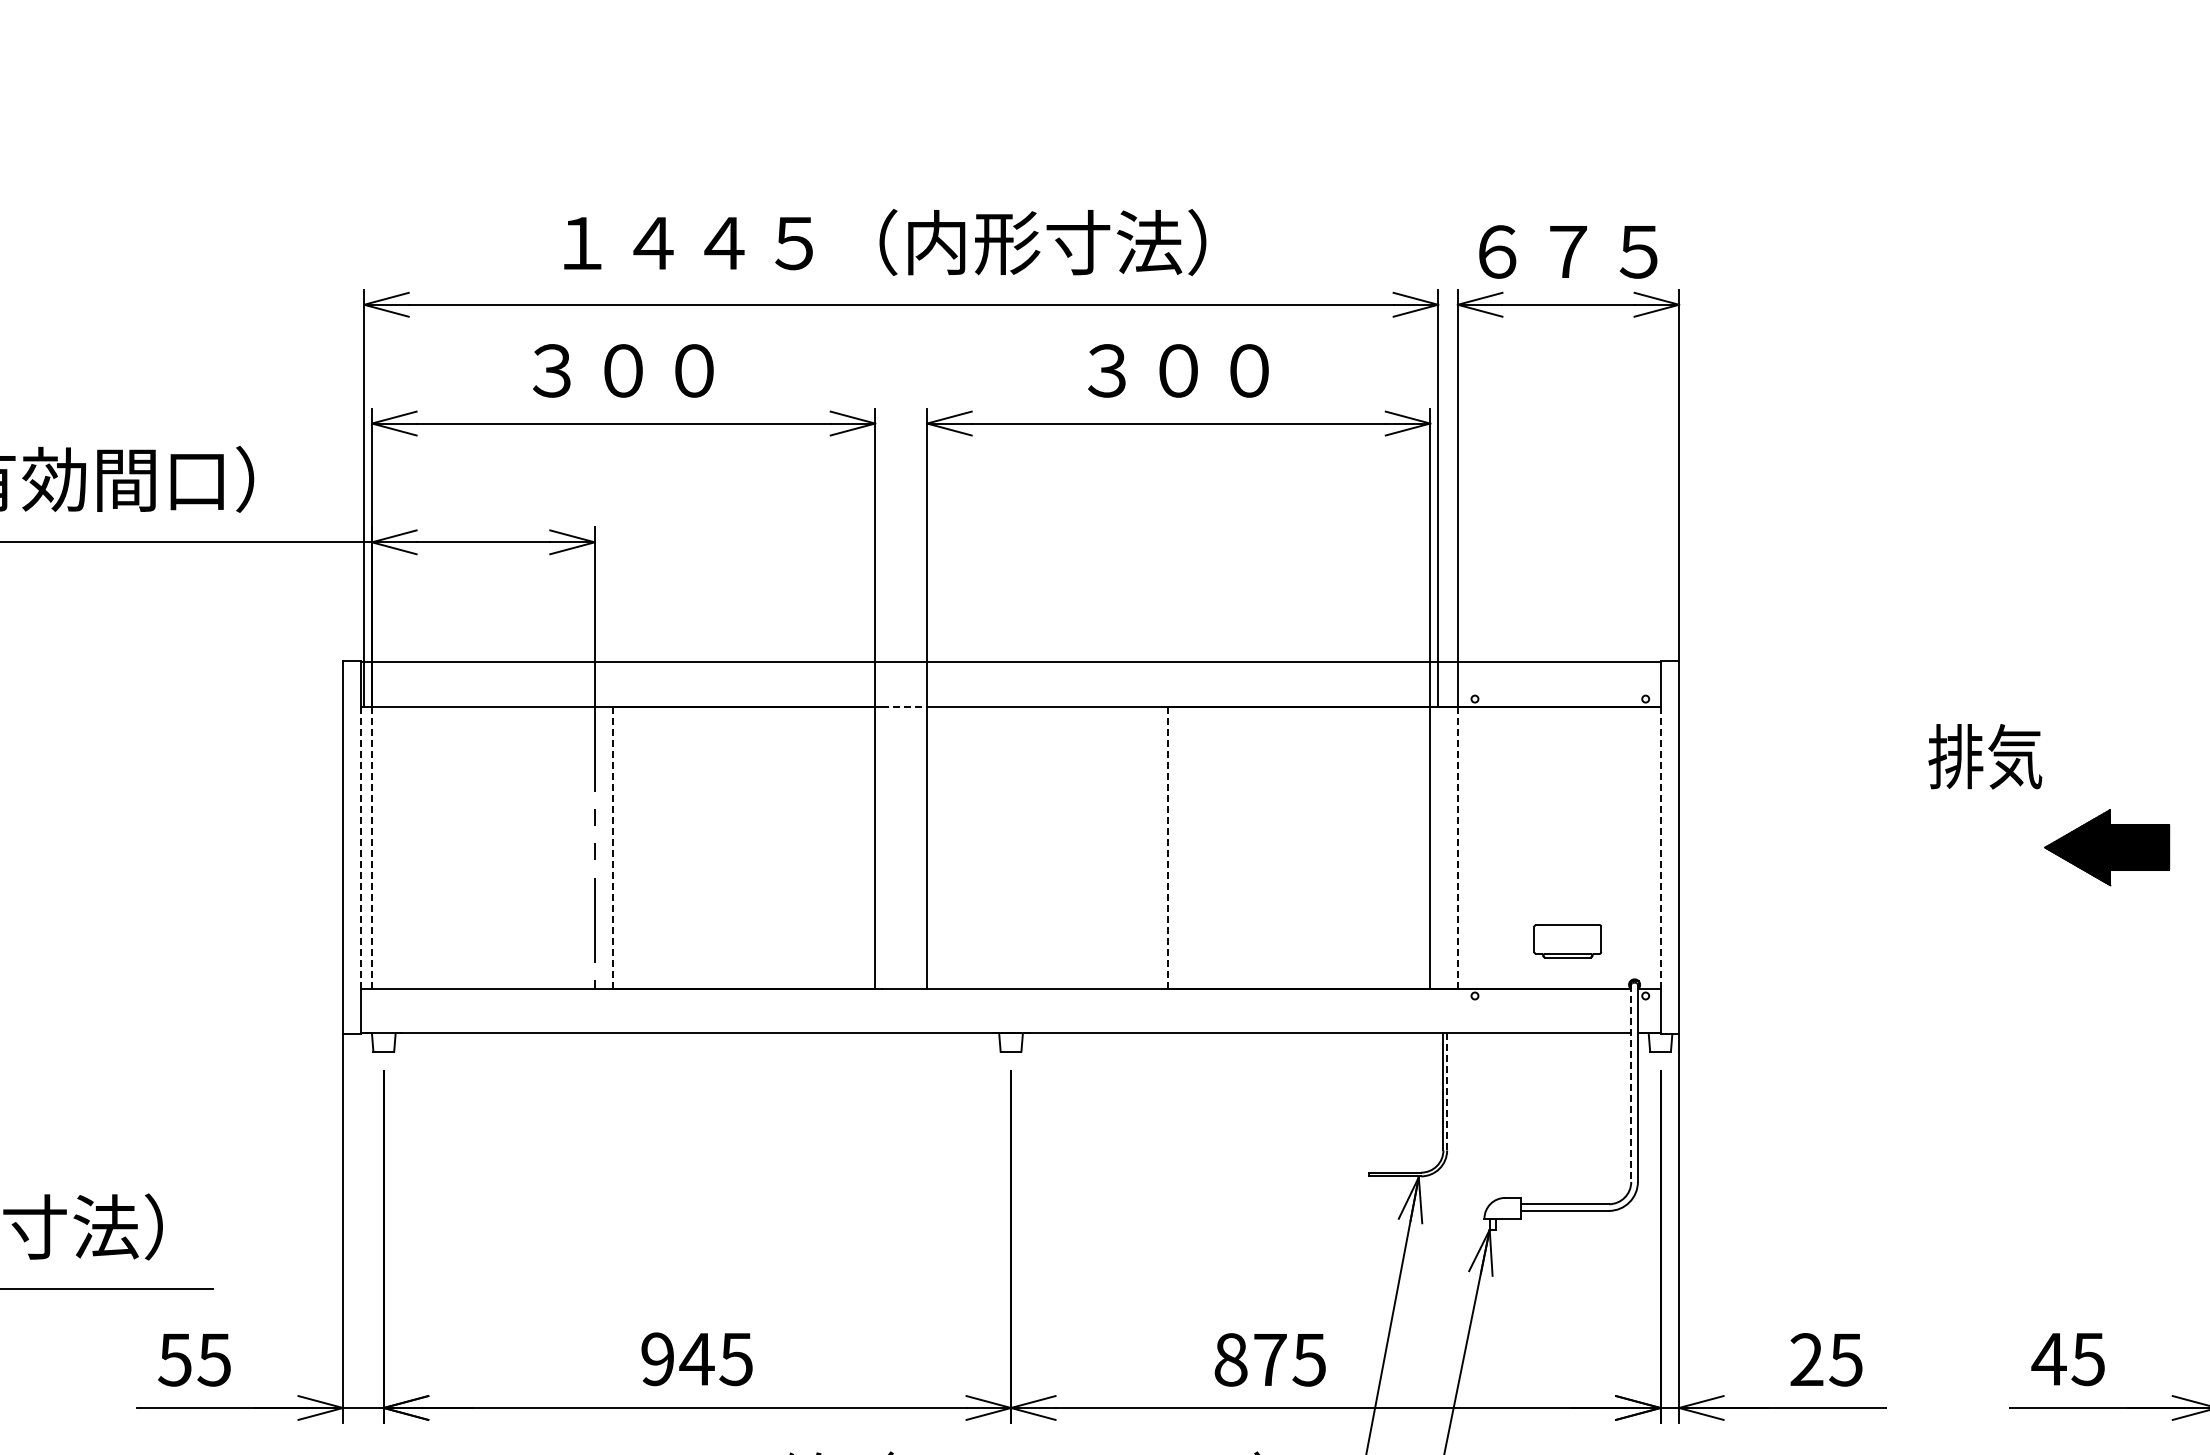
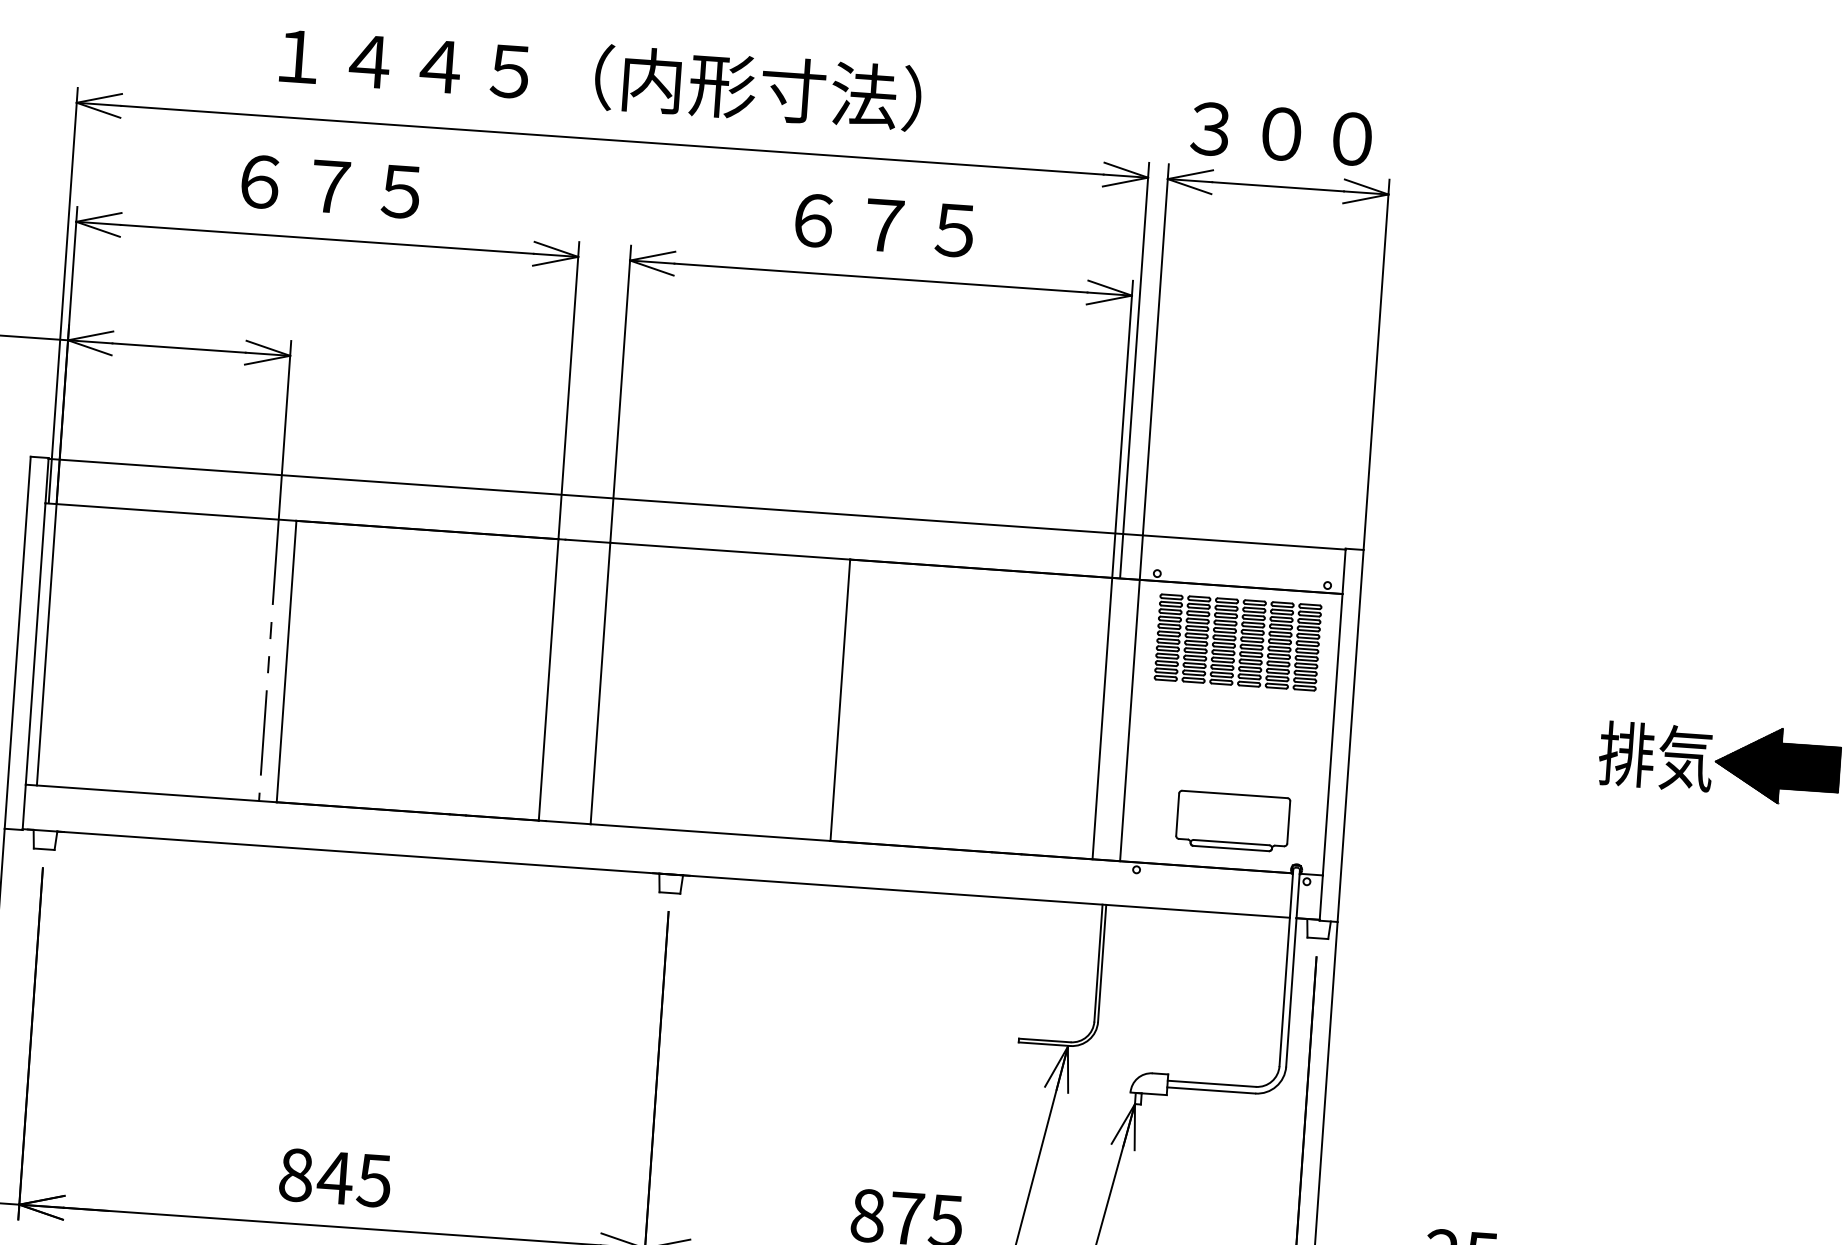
text: (1567, 251) -> (1280, 133), ６７５ -> ３００
text: (623, 370) -> (330, 186), ３００ -> ６７５
text: (1178, 370) -> (884, 225), ３００ -> ６７５
line: (905, 706) -> (588, 541), dashed -> solid
text: (1985, 756) -> (1656, 756), moved
part: (1559, 761) -> (1237, 641), added
line: (360, 847) -> (35, 643), dashed -> solid
line: (372, 847) -> (47, 644), dashed -> solid
line: (1457, 847) -> (1129, 720), dashed -> solid
line: (612, 848) -> (286, 662), dashed -> solid
line: (1167, 848) -> (840, 701), dashed -> solid
line: (1661, 848) -> (1332, 735), dashed -> solid
part: (1567, 941) -> (1232, 821), size x1.67
line: (1631, 1083) -> (1286, 968), dashed -> solid
line: (1447, 1091) -> (1102, 963), dashed -> solid
text: (657, 1359) -> (295, 1175), 945 -> 845

